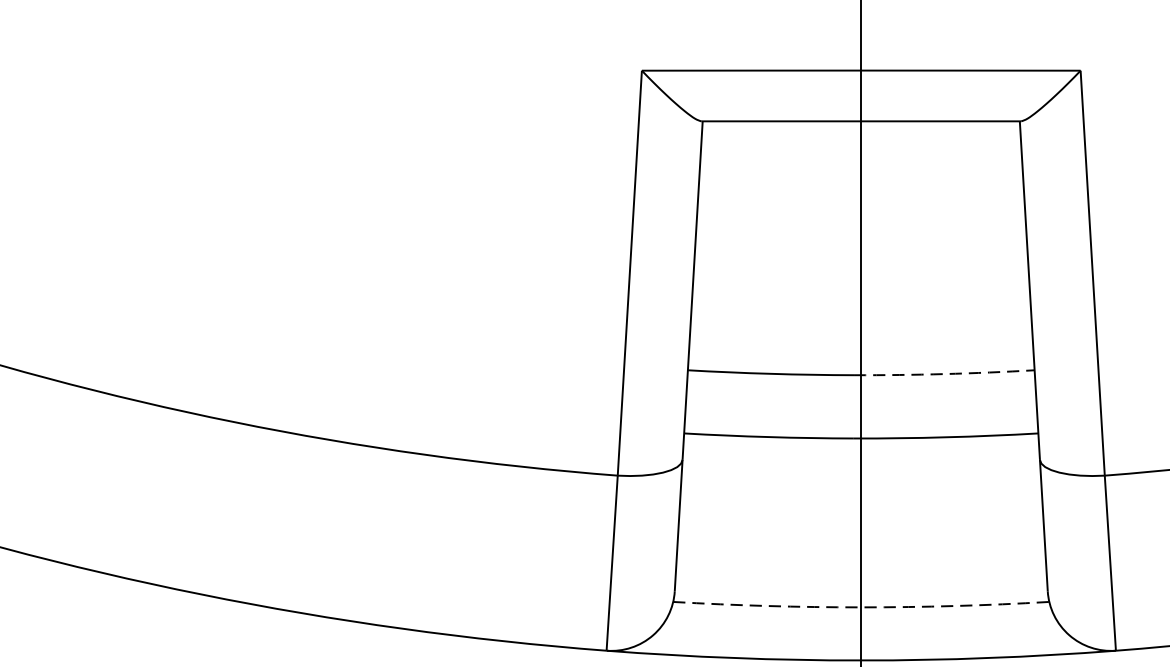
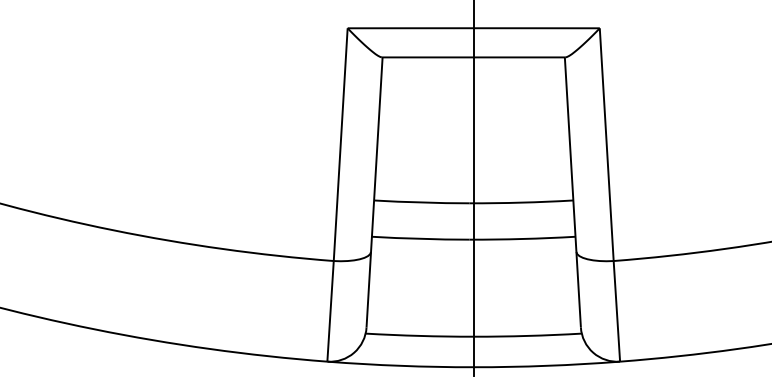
arc: (944, 373) -> (521, 202), dashed -> solid
arc: (860, 606) -> (473, 336), dashed -> solid

